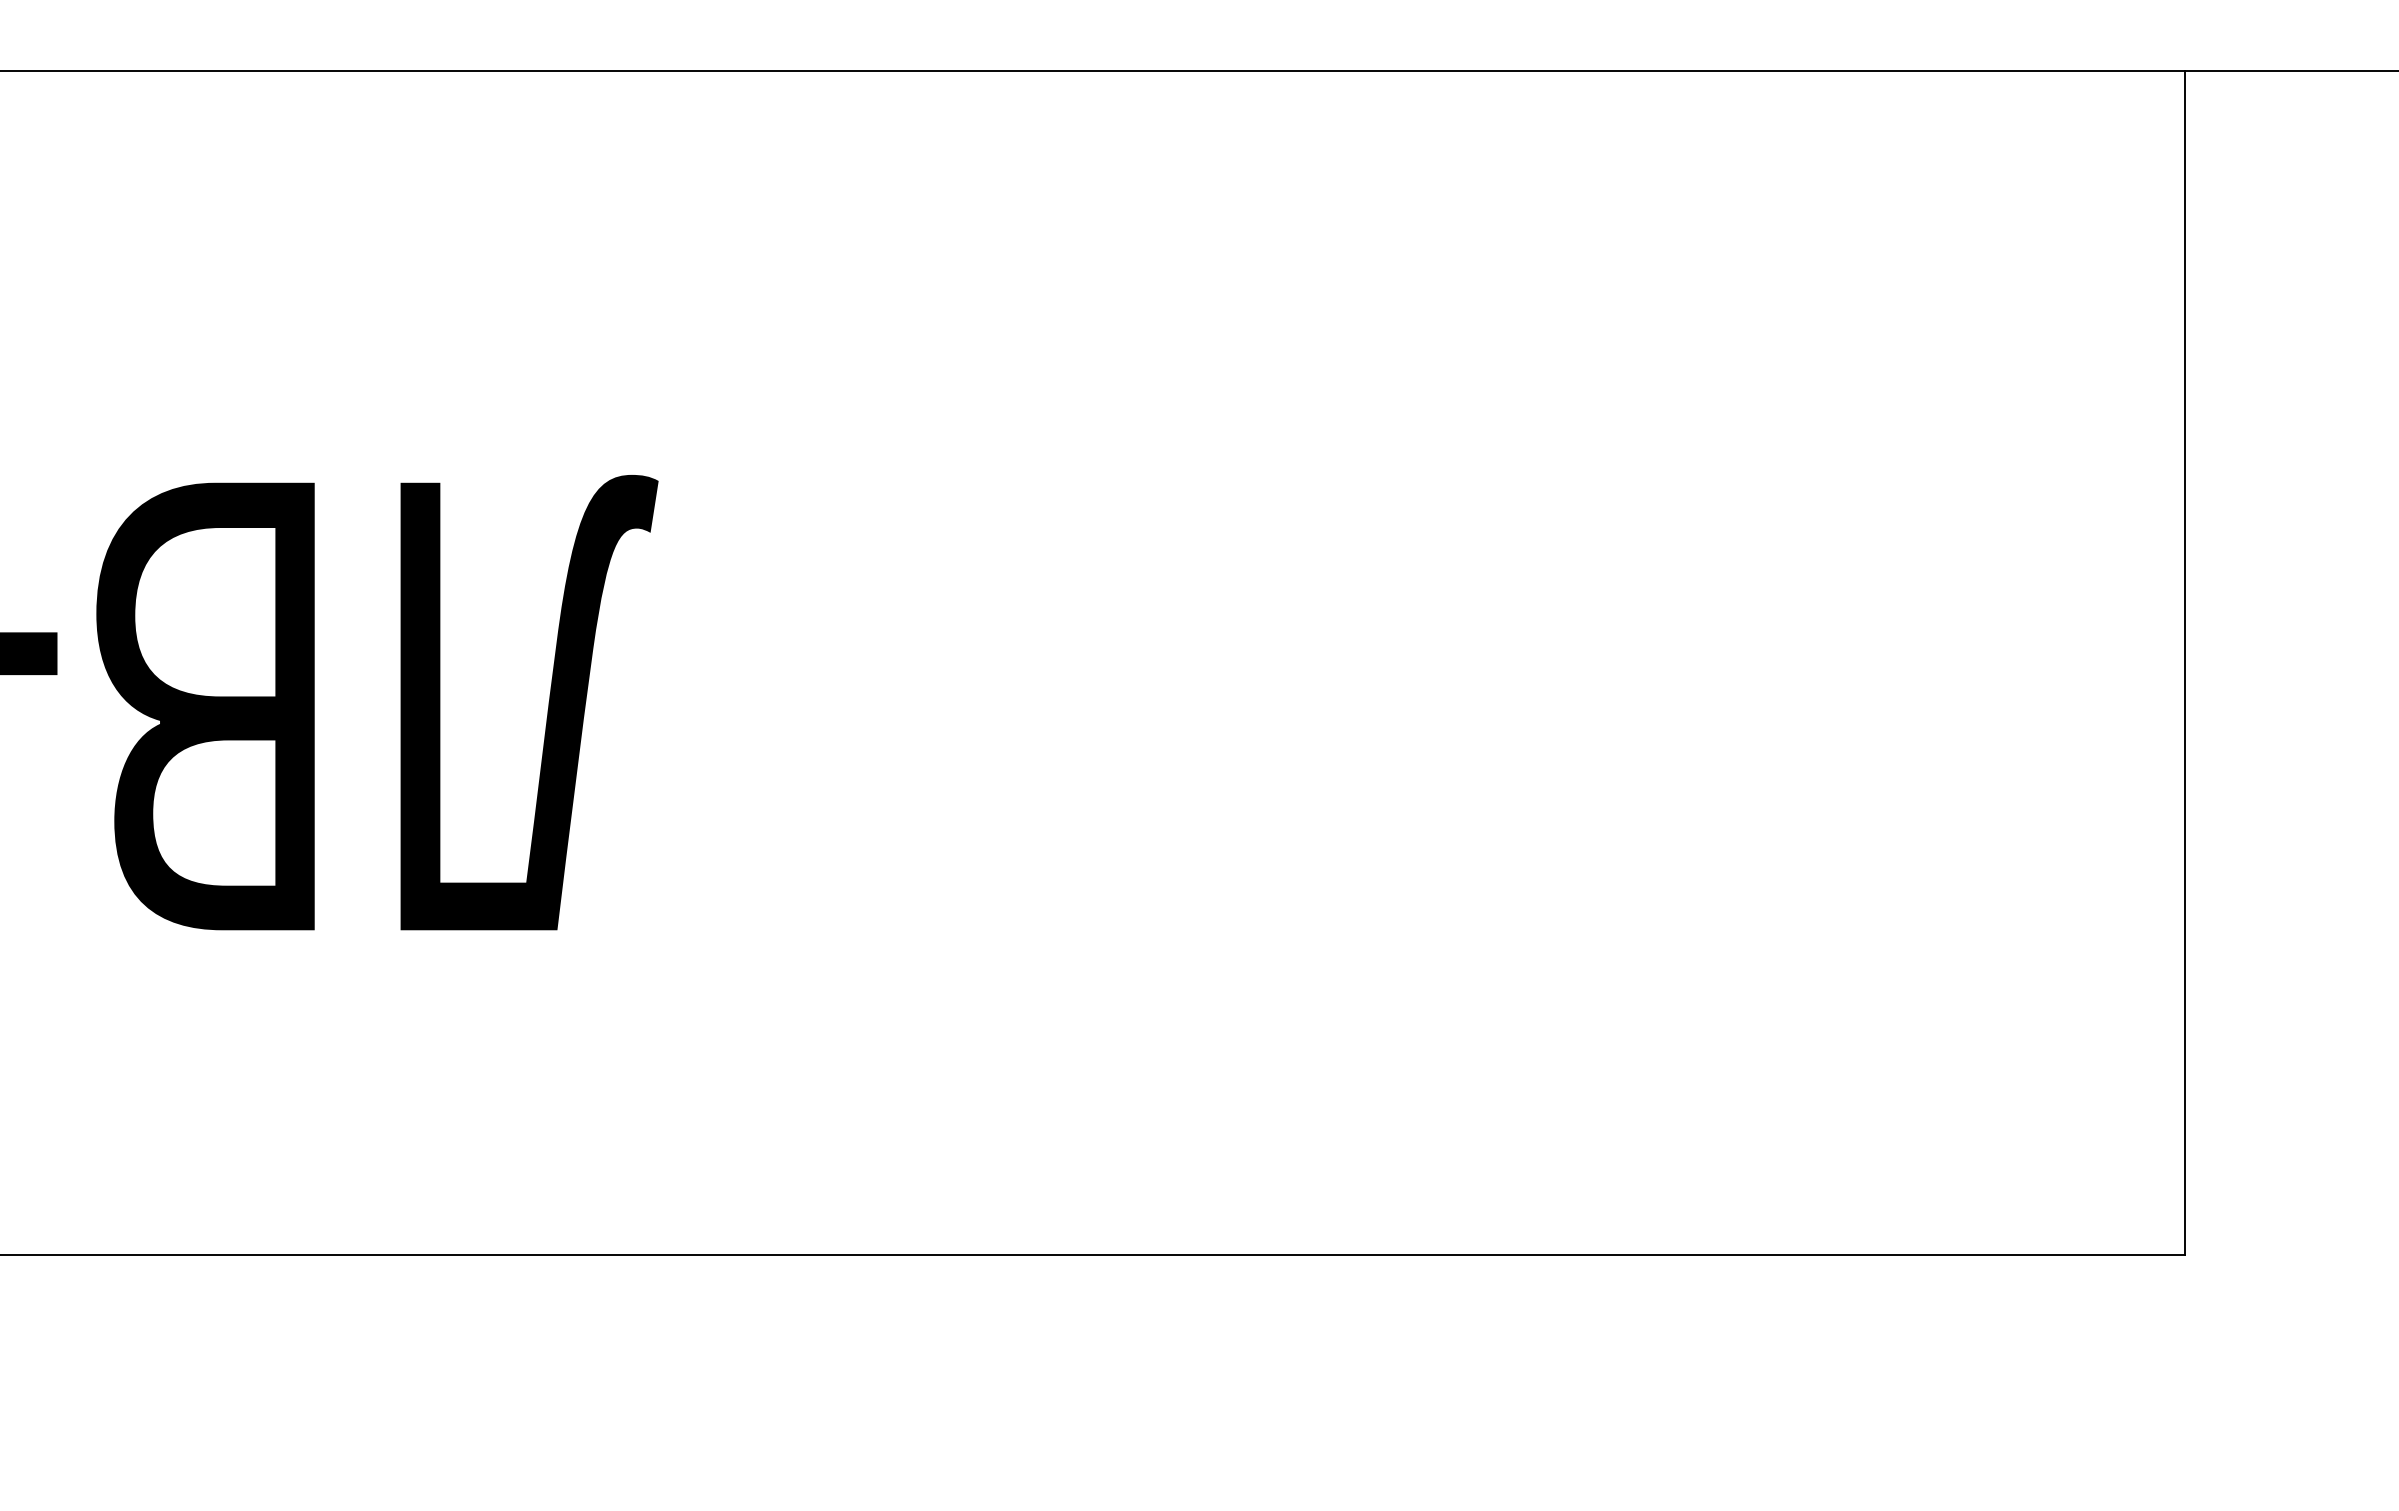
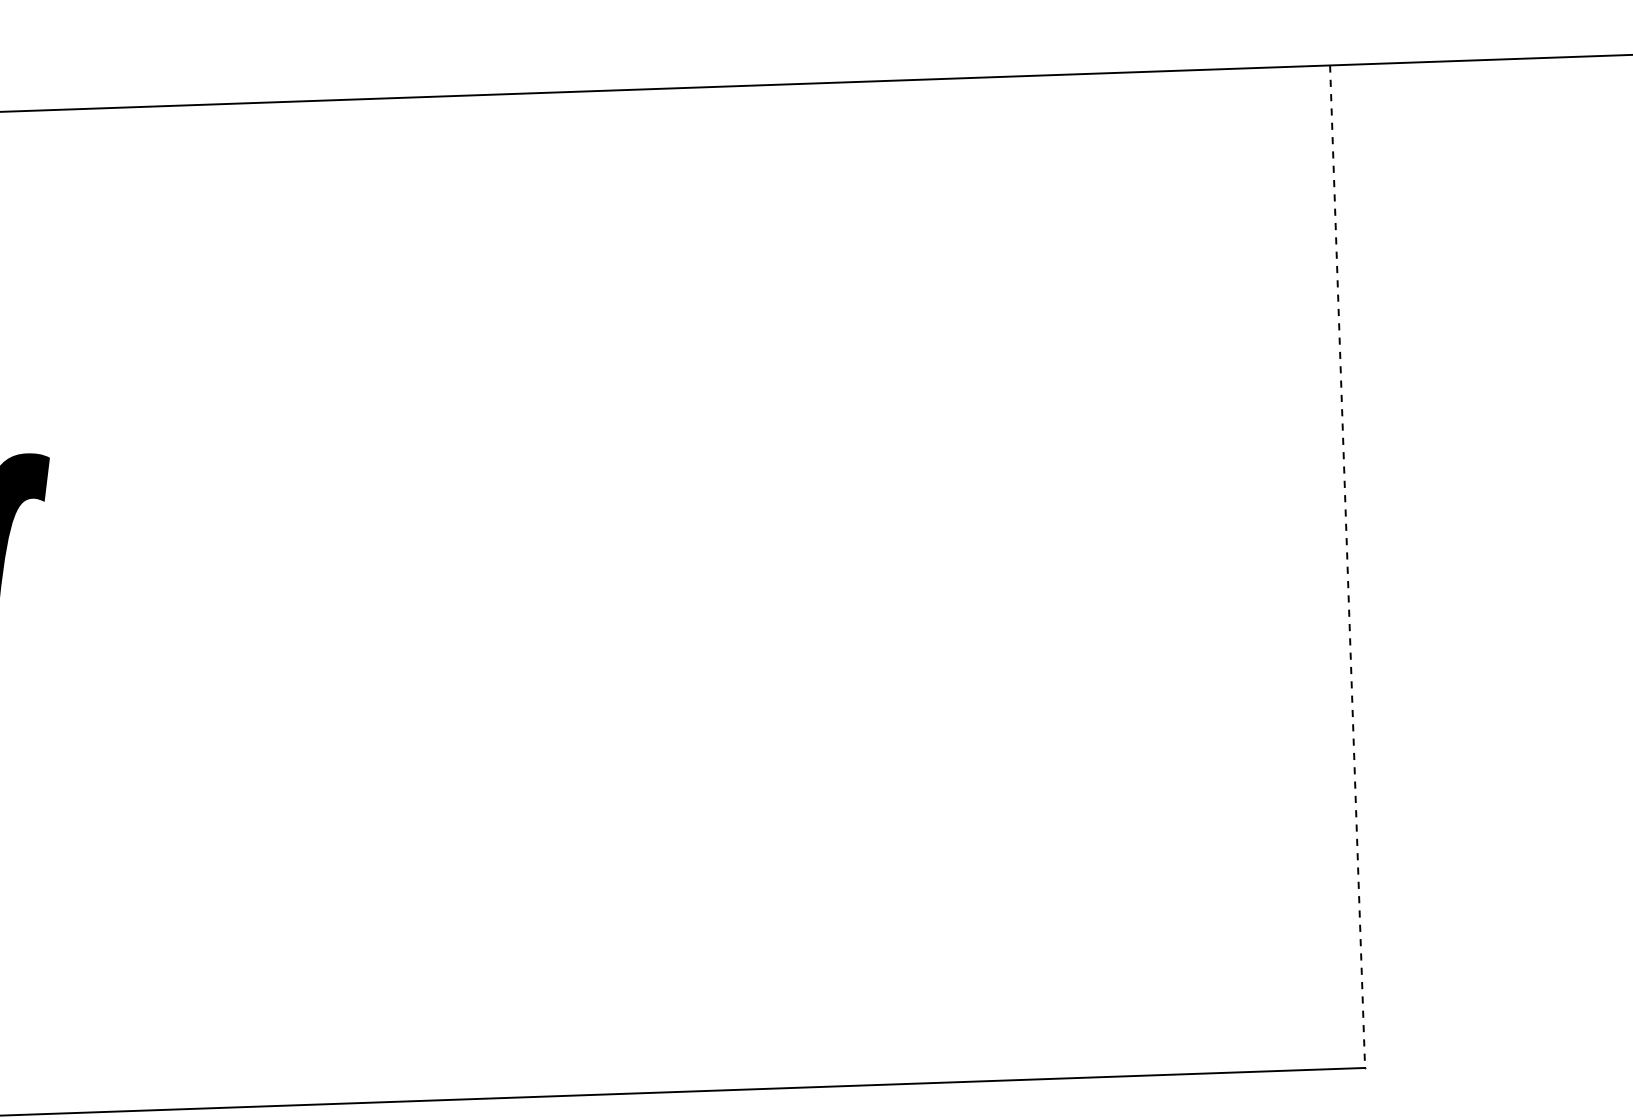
line: (2184, 662) -> (1347, 566), solid -> dashed

